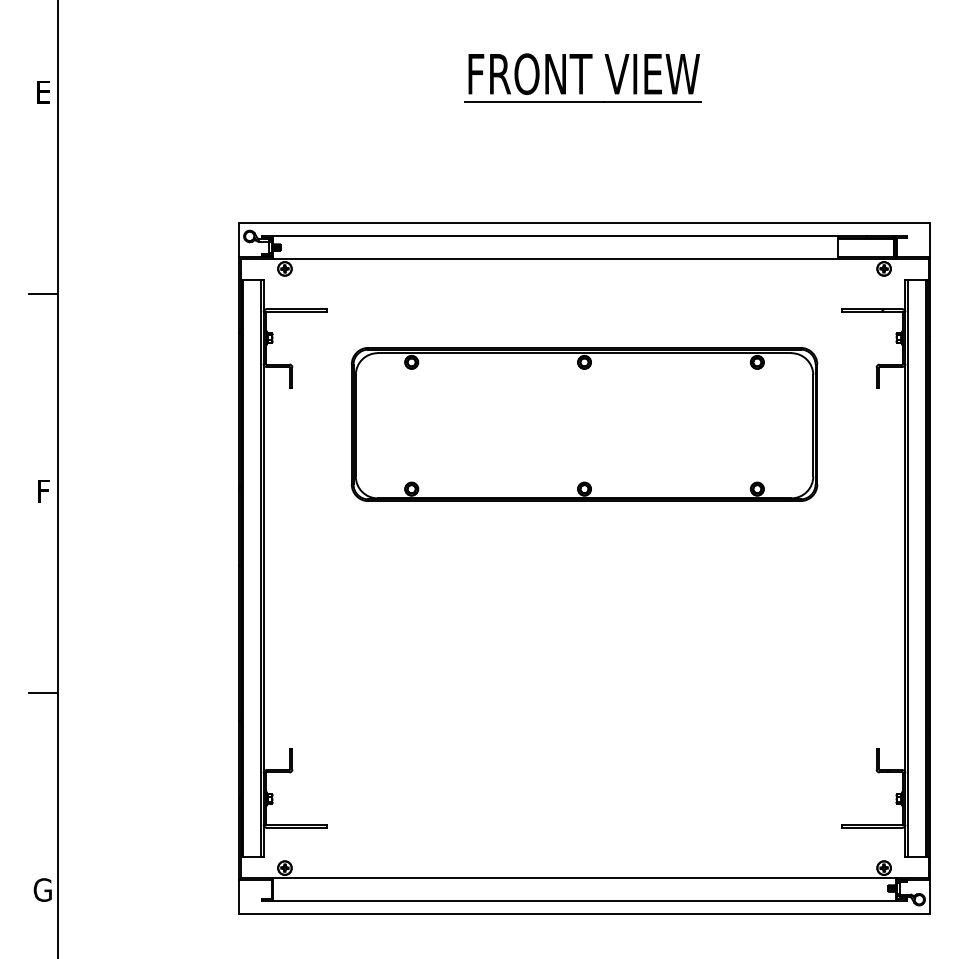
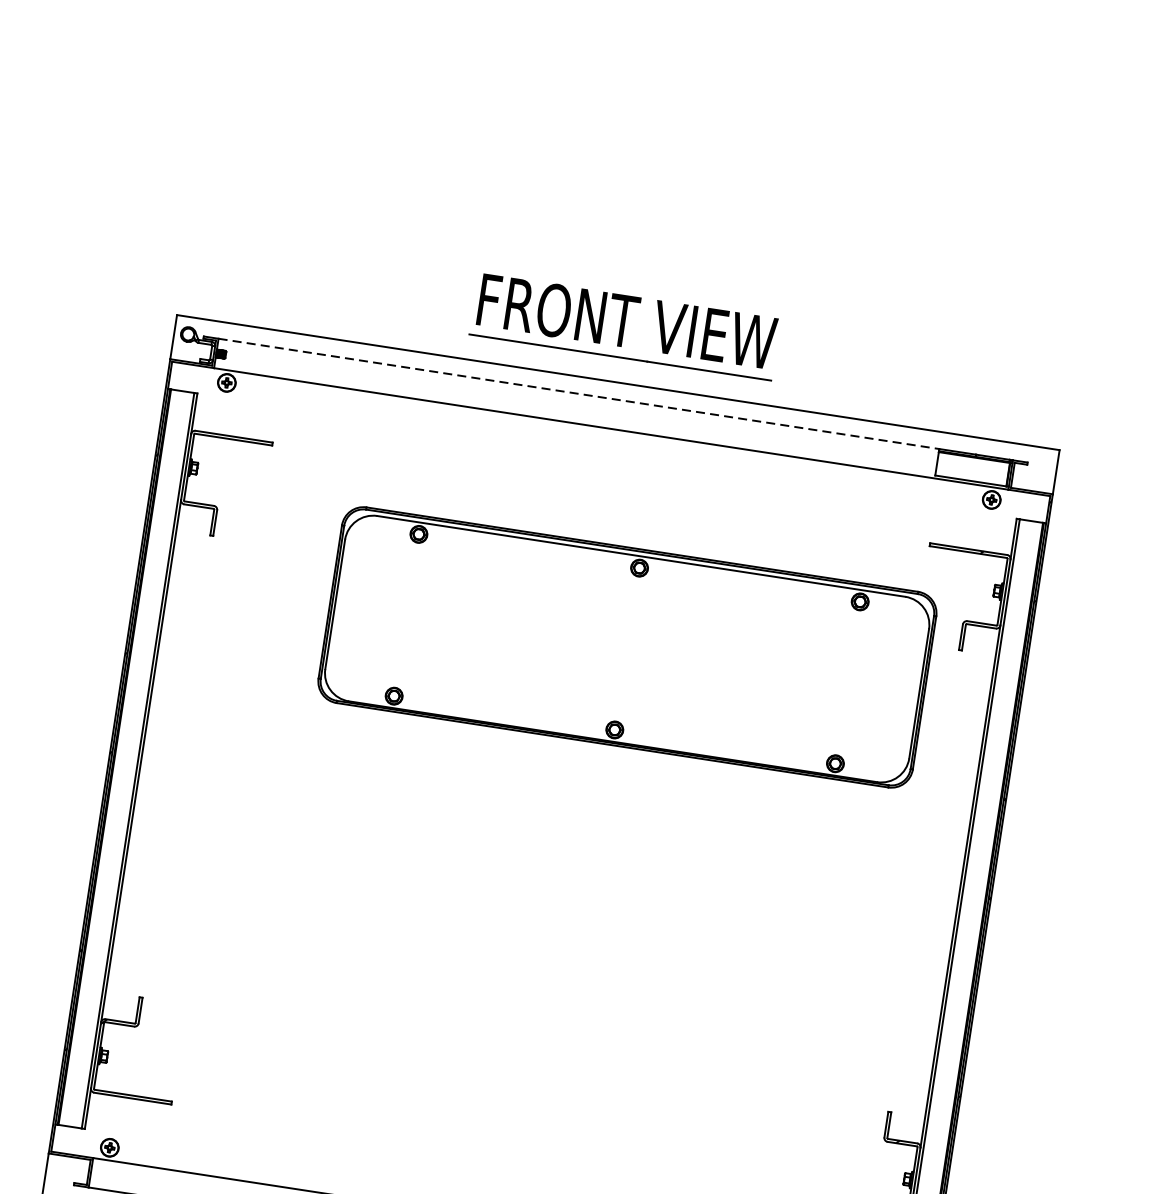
part: (582, 77) -> (624, 325), moved
line: (556, 236) -> (579, 394), solid -> dashed
part: (584, 424) -> (627, 647), moved

